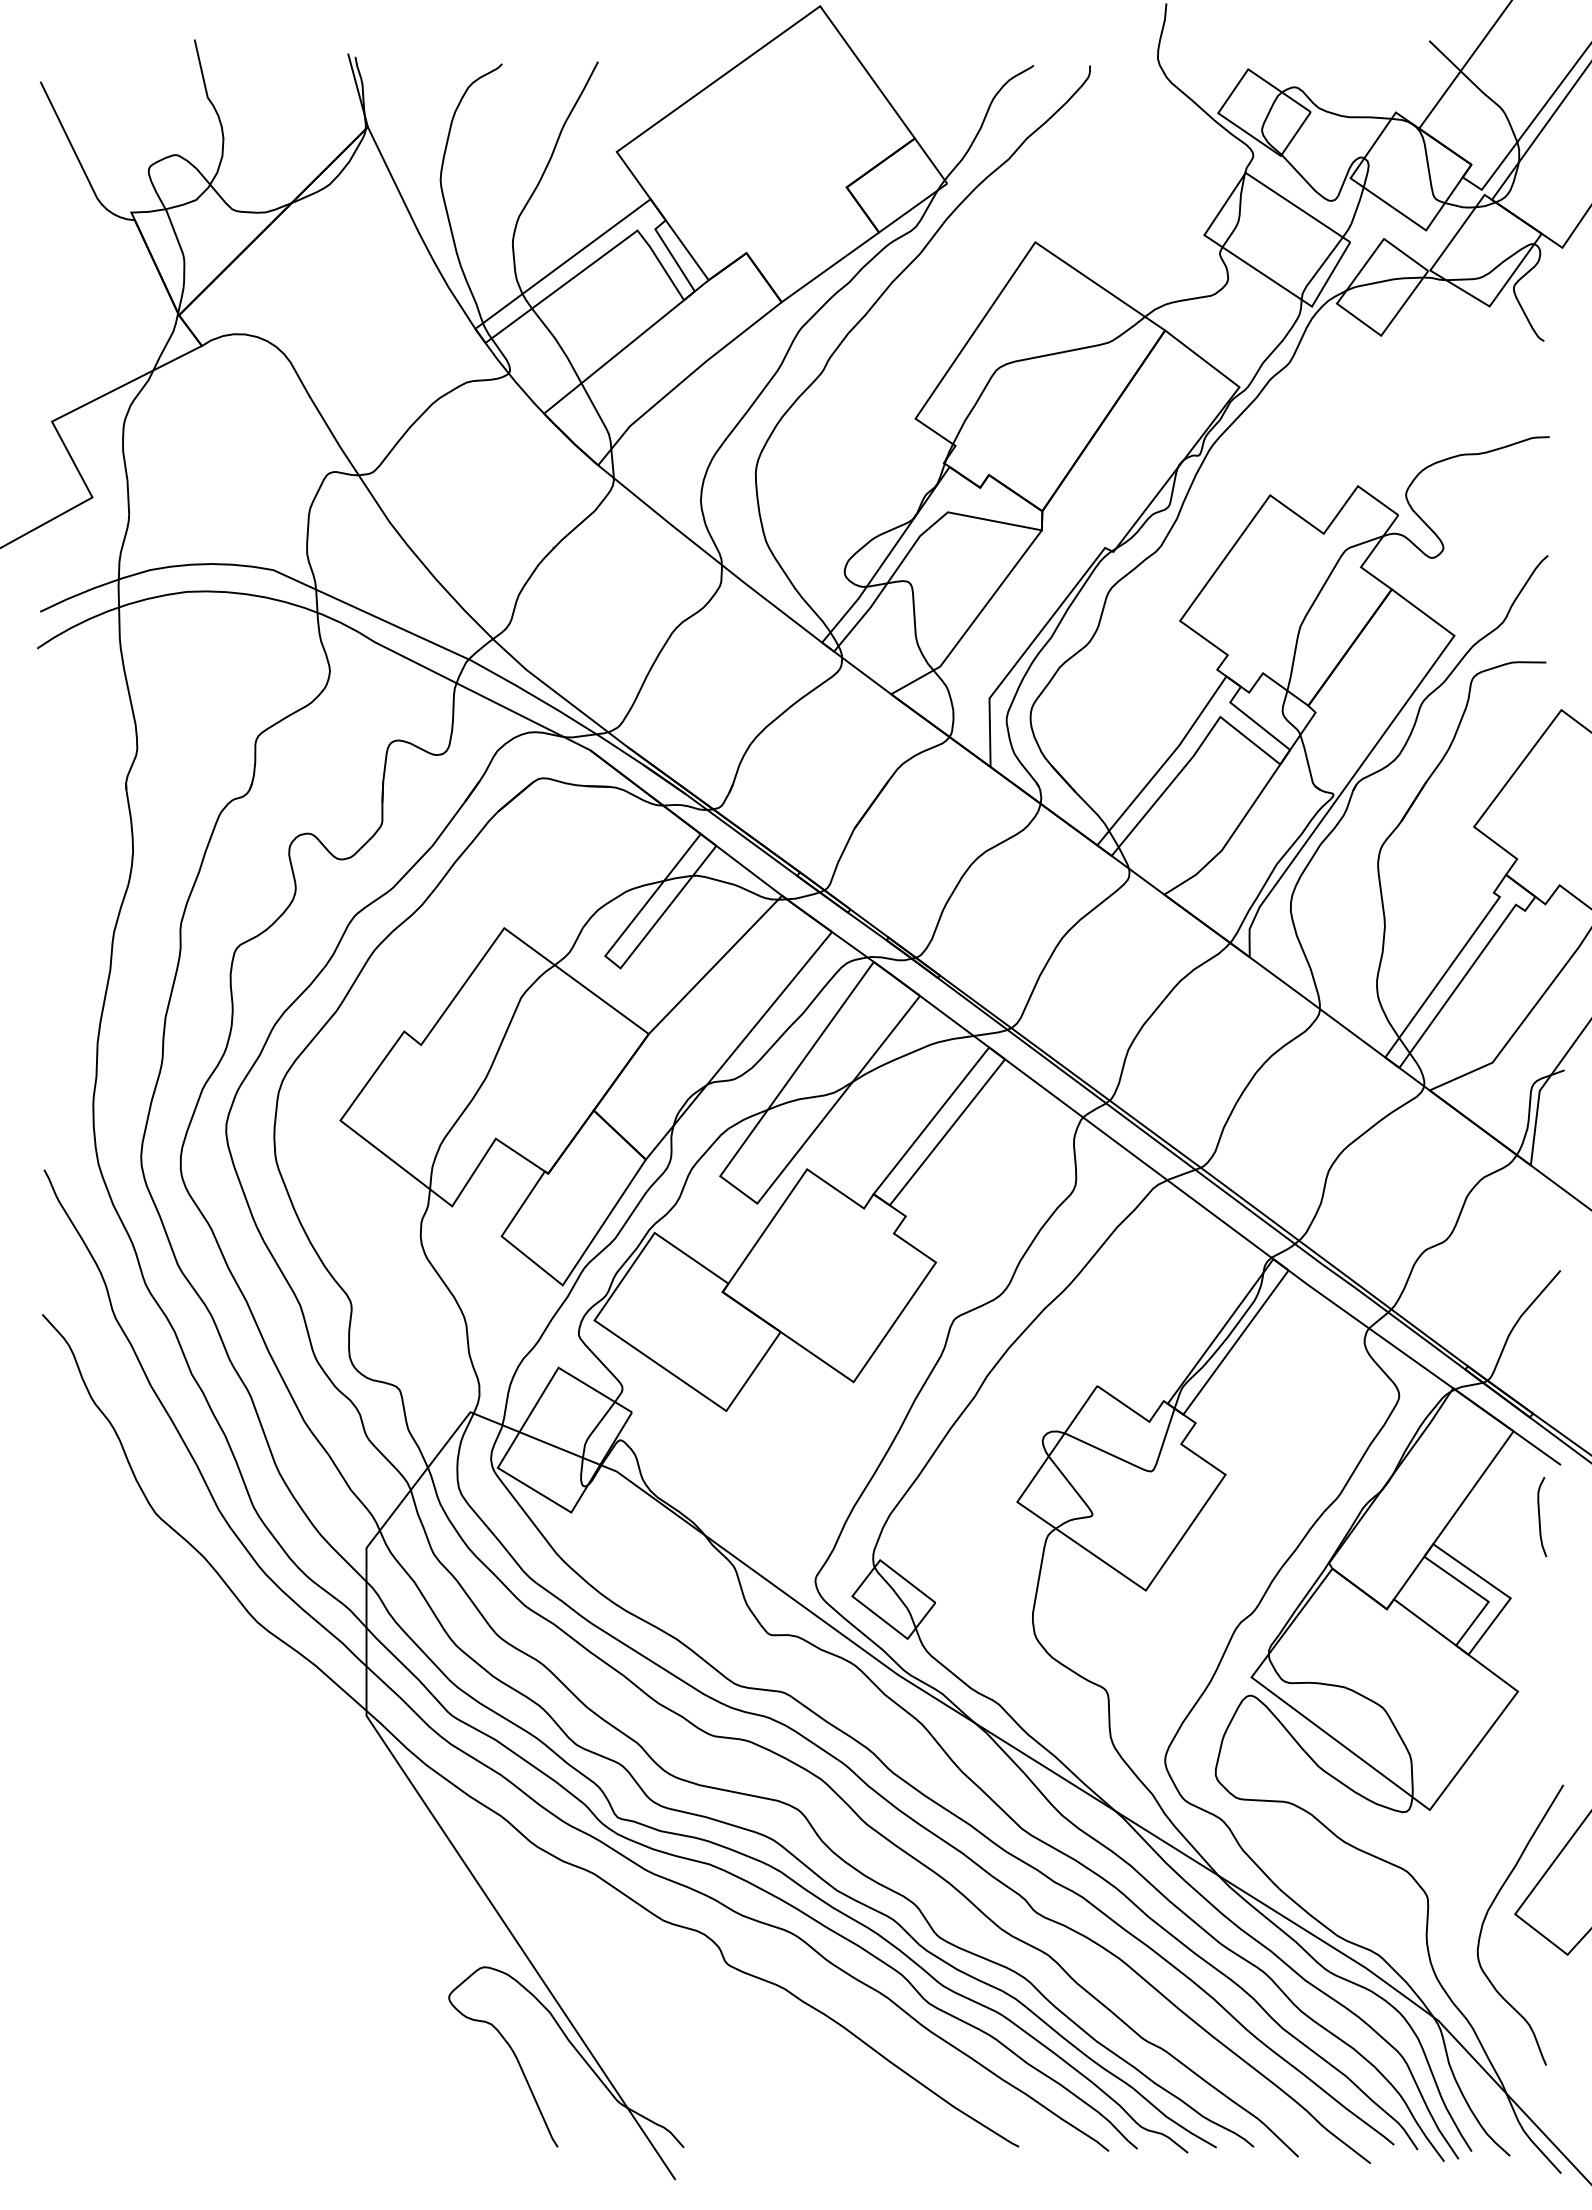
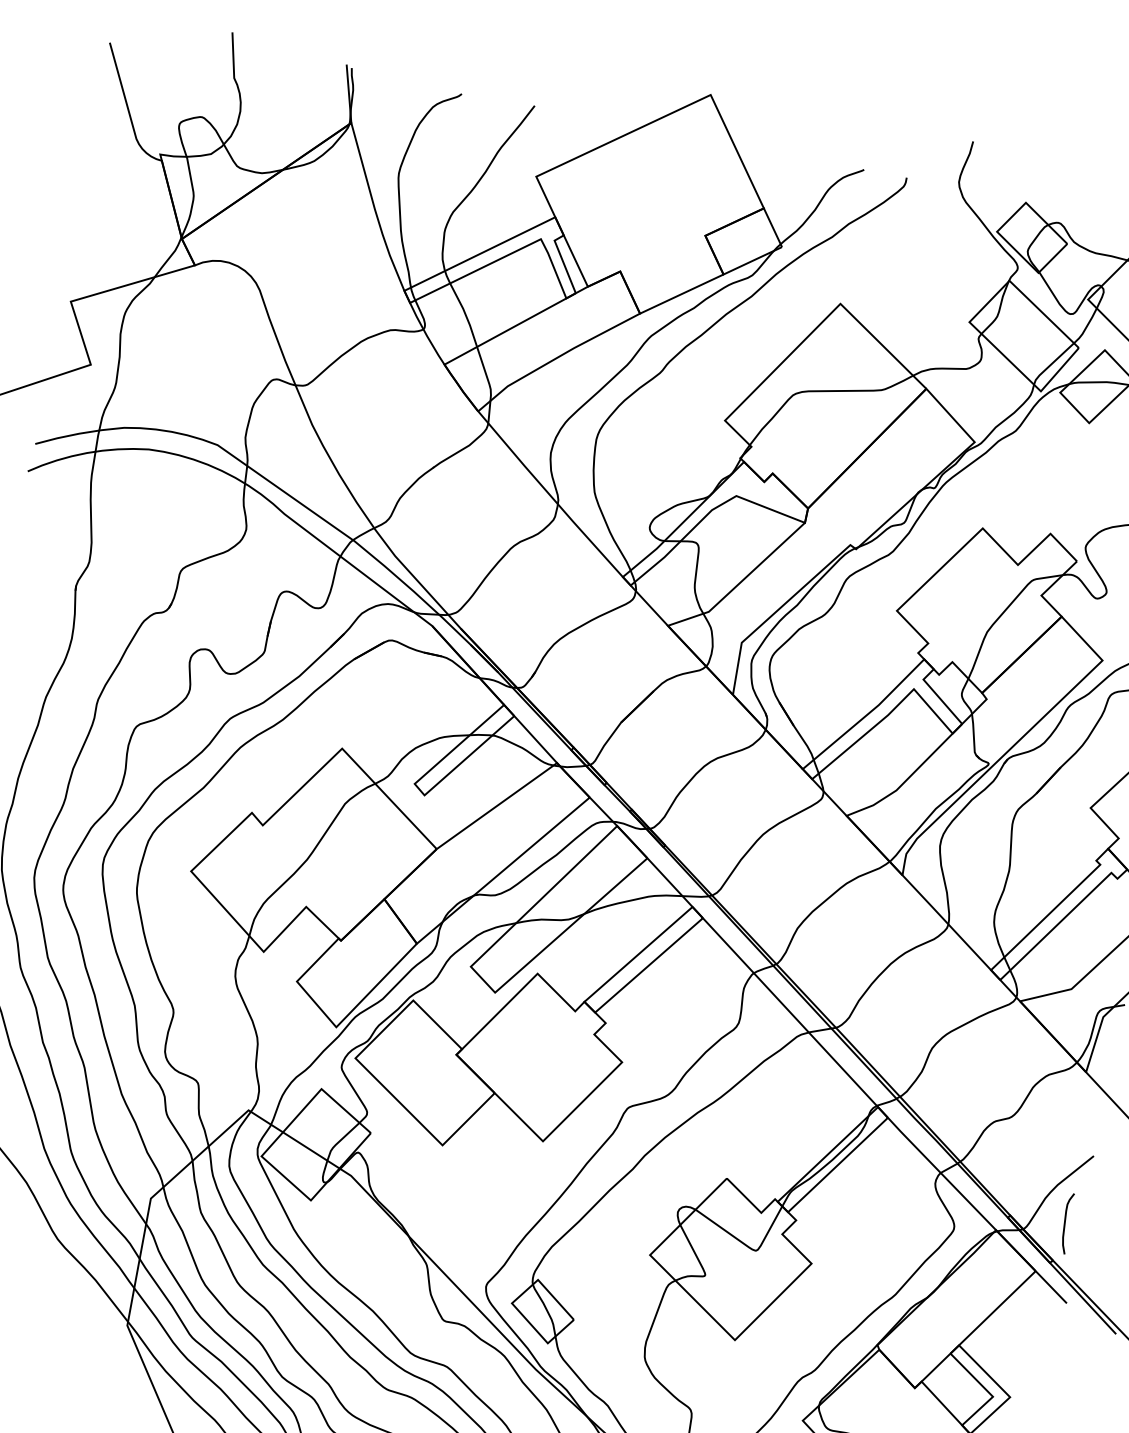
curve: (1540, 1517) -> (1065, 1223), moved

